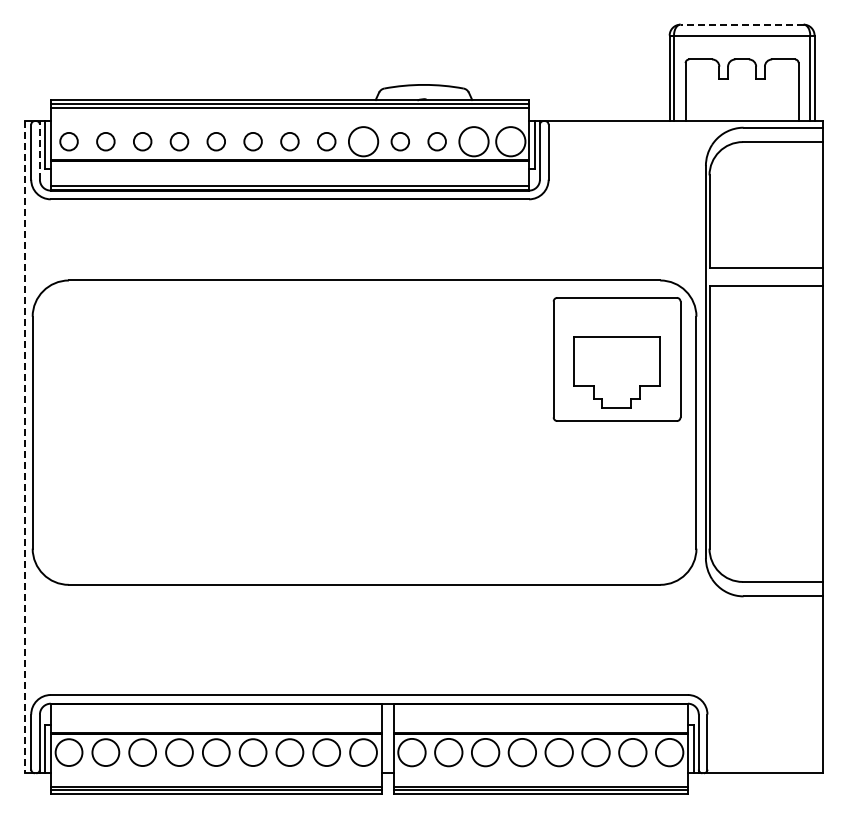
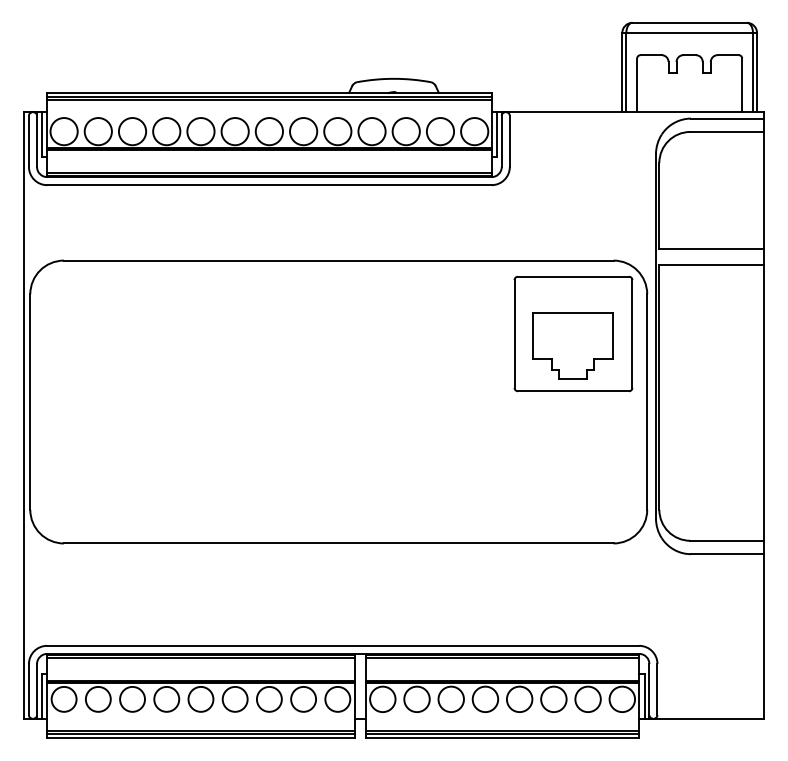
line: (742, 24) -> (690, 22), dashed -> solid
circle: (68, 141) -> (63, 131), size x1.67
circle: (105, 141) -> (97, 131), size x1.67
circle: (142, 141) -> (132, 131), size x1.67
circle: (179, 141) -> (166, 131), size x1.67
circle: (215, 141) -> (200, 131), size x1.67
circle: (252, 141) -> (234, 131), size x1.67
circle: (289, 141) -> (268, 131), size x1.67
circle: (326, 141) -> (303, 131), size x1.67
circle: (400, 141) -> (372, 131), size x1.67
circle: (436, 141) -> (405, 131), size x1.67
line: (39, 149) -> (36, 138), dashed -> solid
line: (25, 447) -> (23, 415), dashed -> solid
line: (215, 708) -> (200, 658), added
line: (540, 708) -> (502, 658), added

